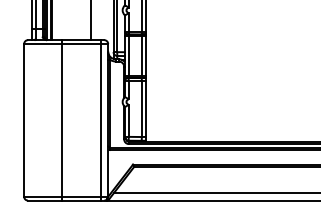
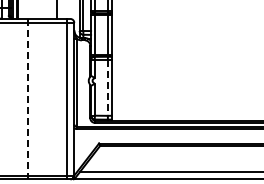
line: (141, 109) -> (107, 88), solid -> dashed
line: (62, 120) -> (28, 99), solid -> dashed

